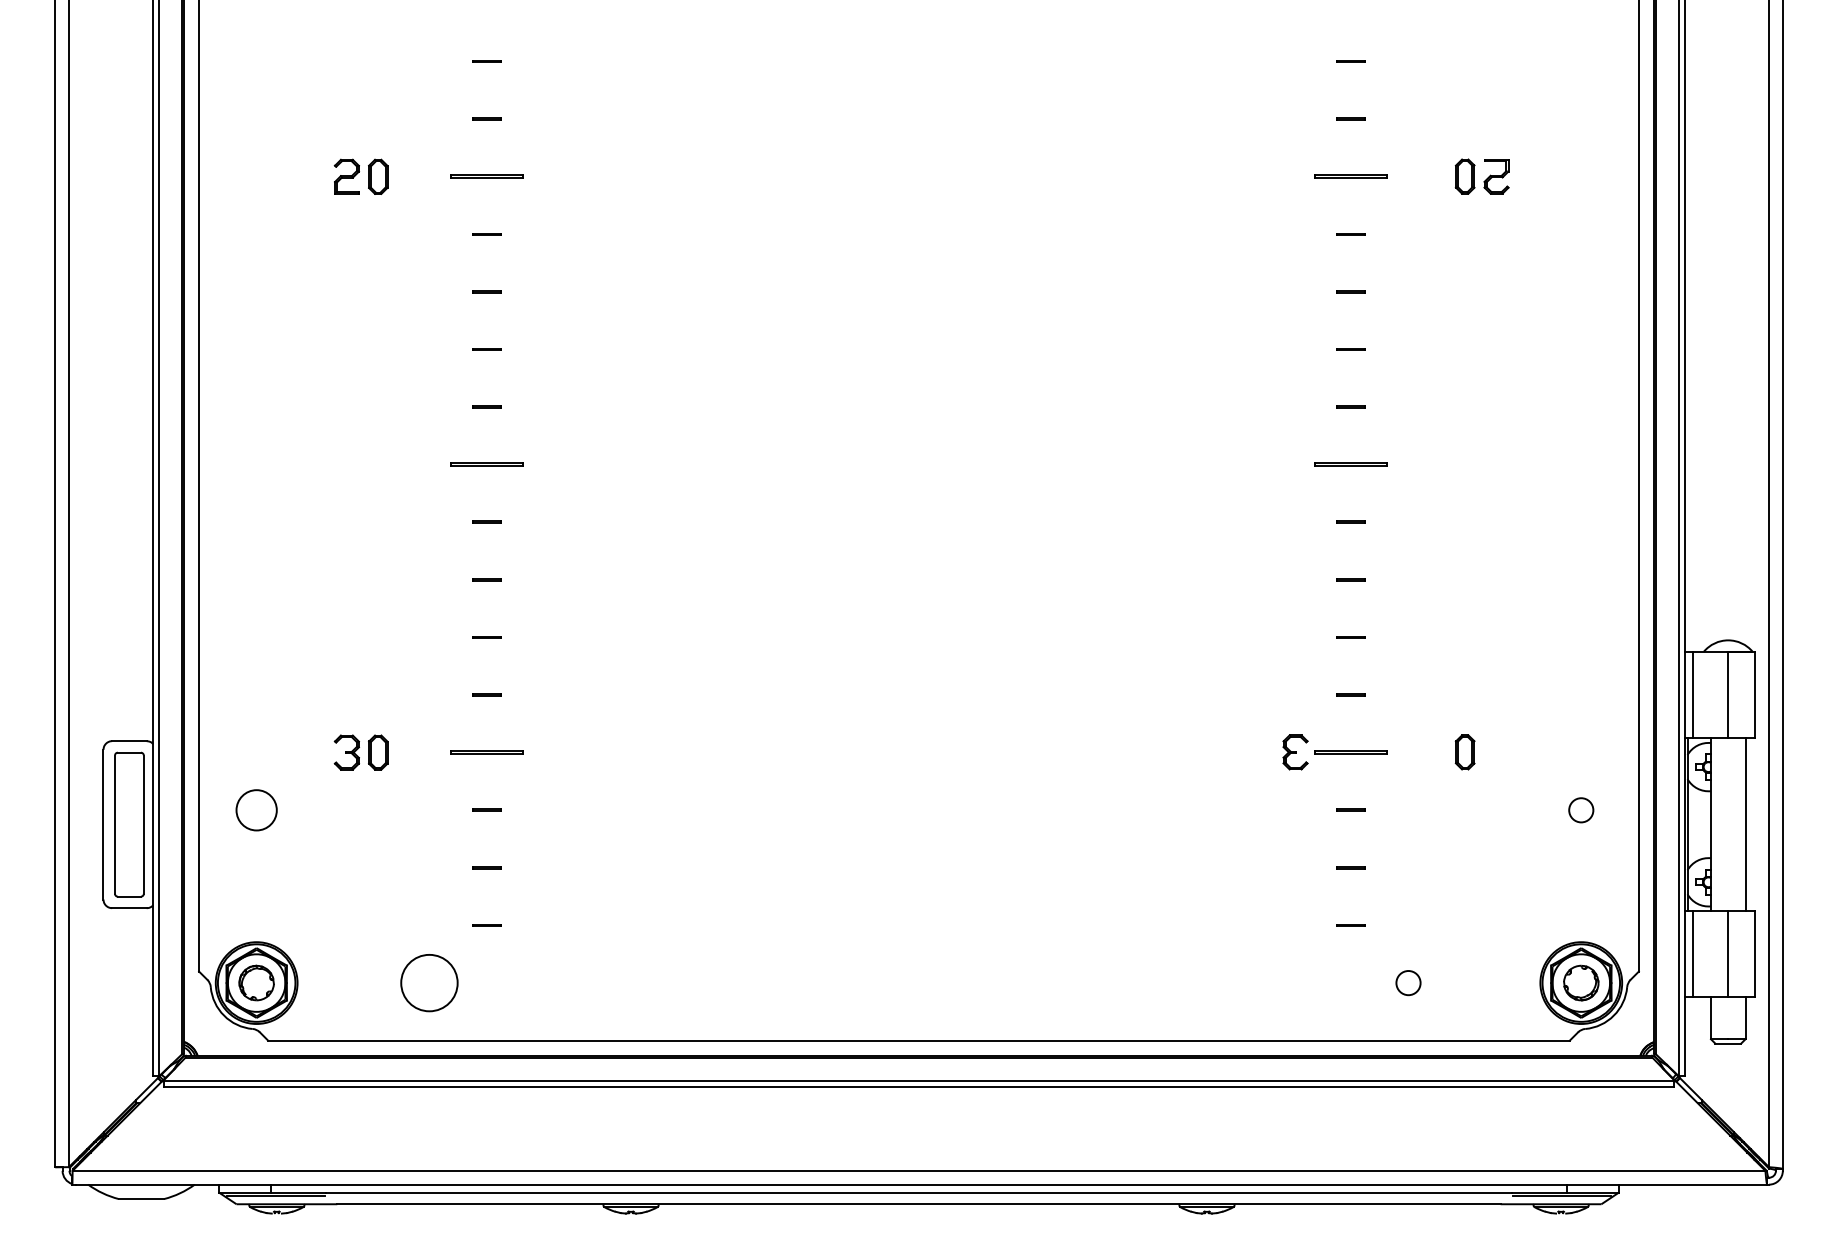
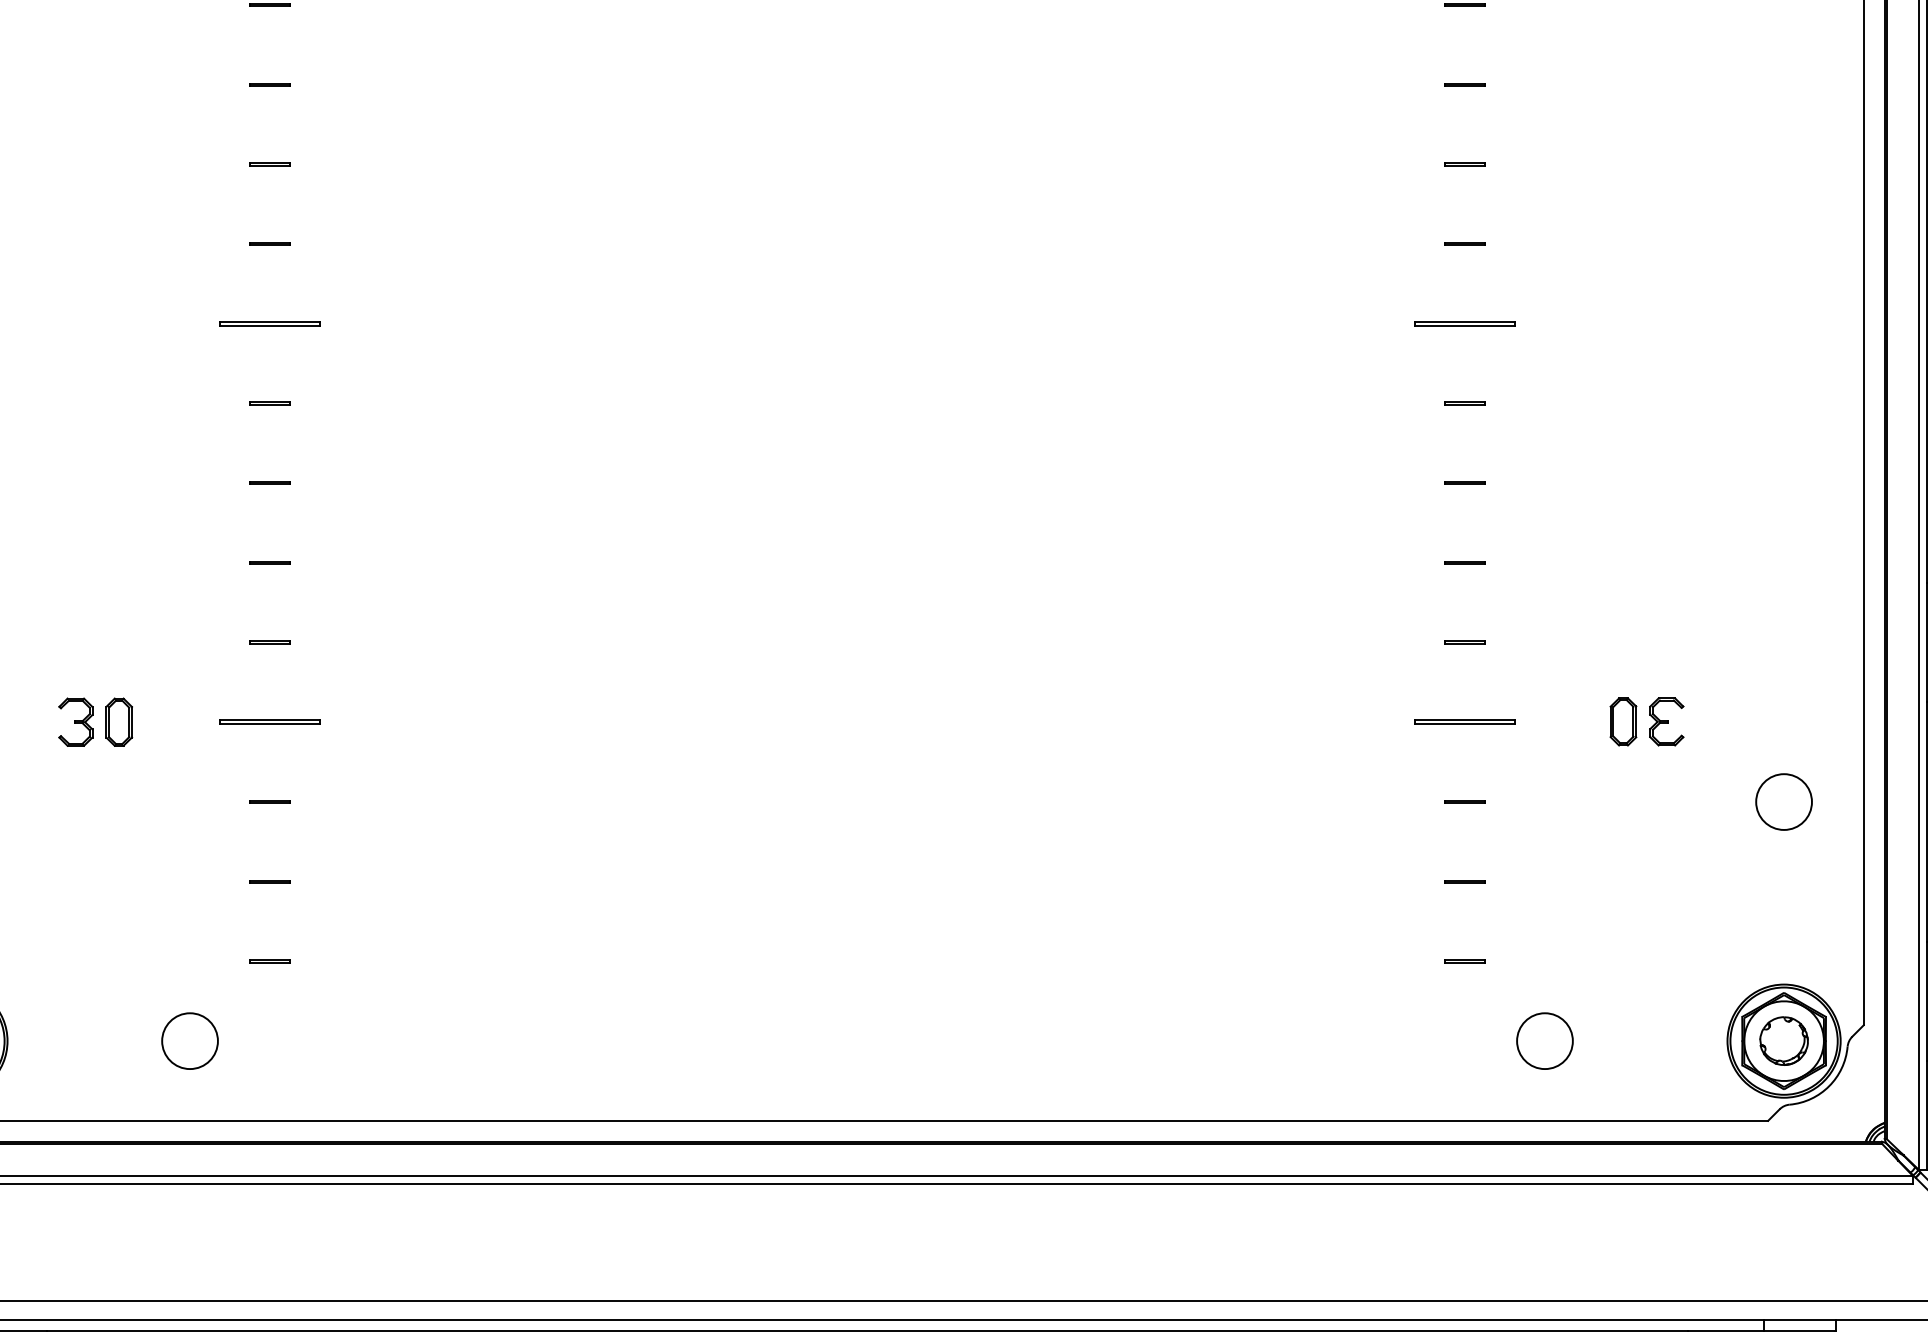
part: (1295, 752) -> (1666, 722), moved
circle: (1581, 810) -> (1784, 802), size x1.67
circle: (429, 982) -> (190, 1040), size x0.71
circle: (1408, 982) -> (1544, 1040), size x1.67

